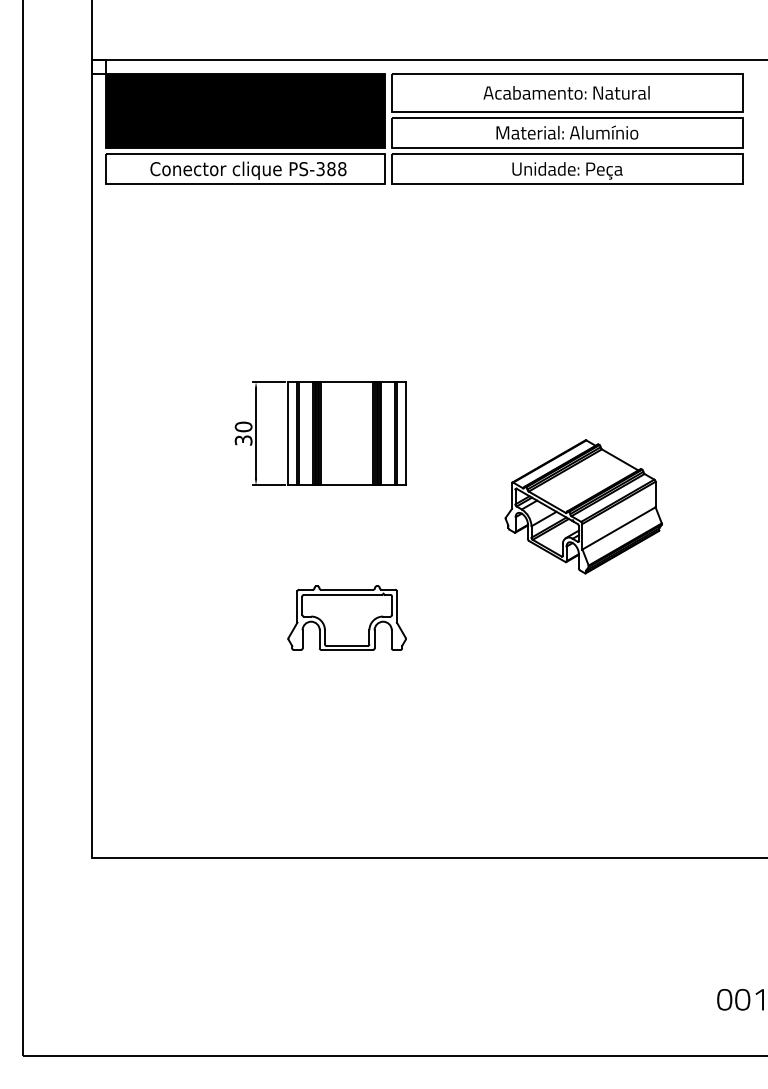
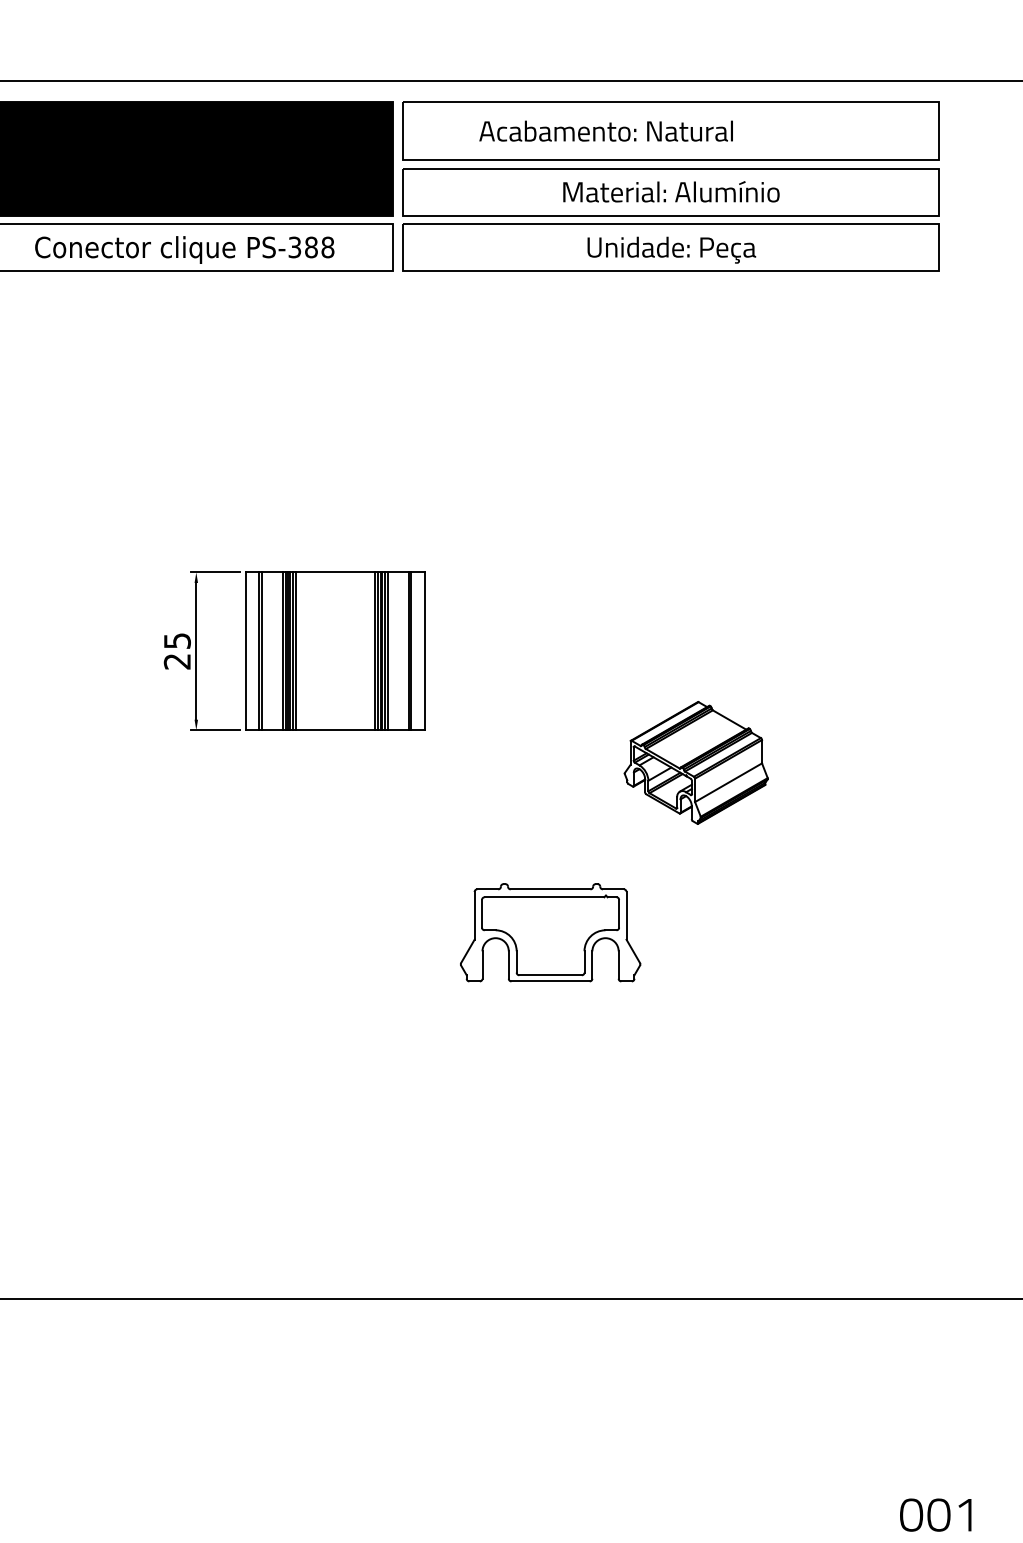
text: (566, 92) -> (605, 130), moved
text: (243, 433) -> (177, 650), 30 -> 25
part: (583, 506) -> (696, 762), size x0.6
part: (346, 617) -> (549, 931), moved

